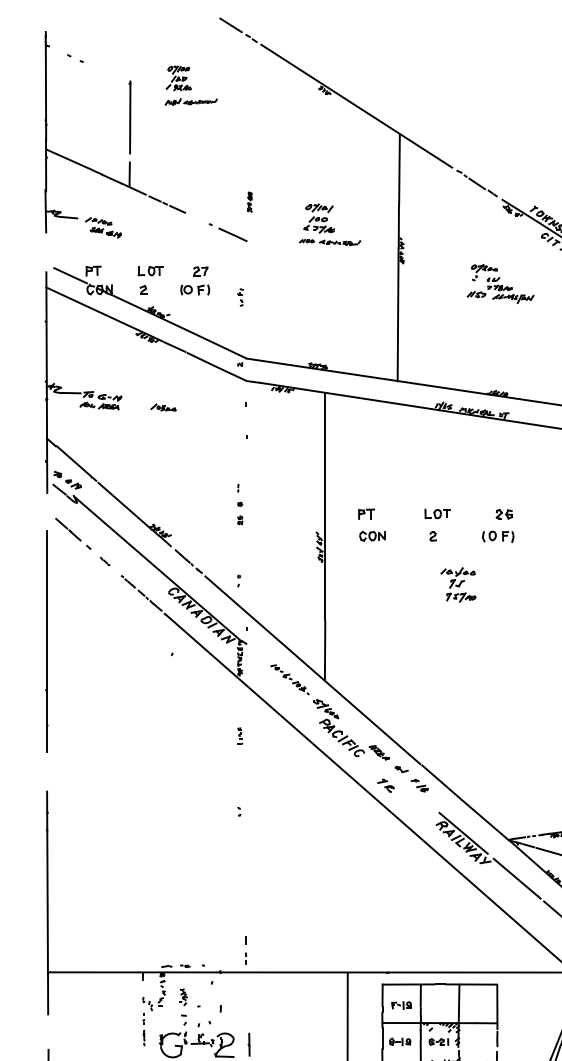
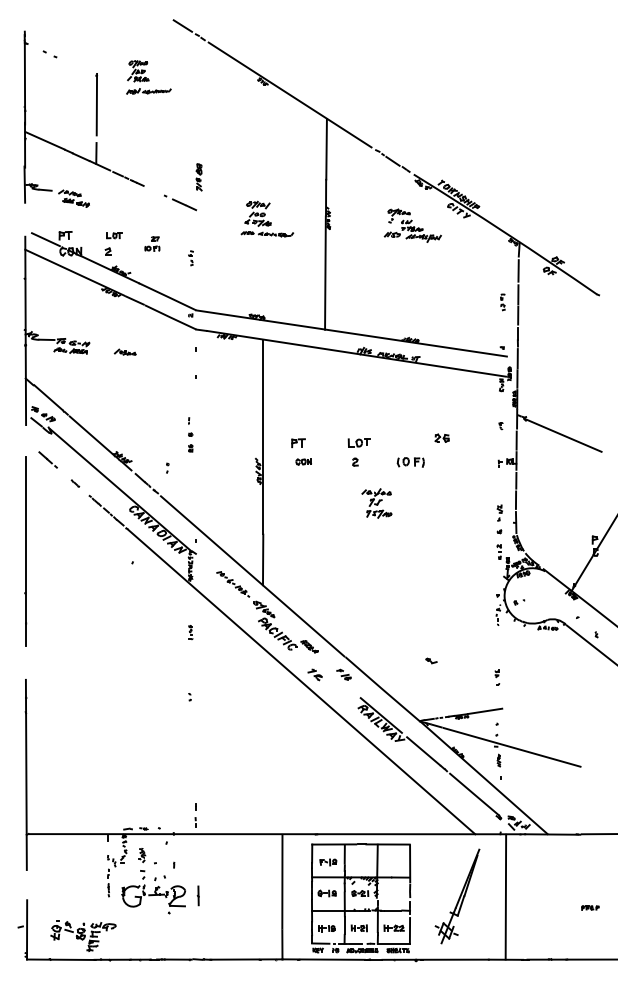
part: (249, 201) -> (198, 176), size x1.6
part: (330, 223) -> (267, 218), moved
part: (150, 270) -> (114, 235), size x0.7
part: (195, 280) -> (152, 243), size x0.6
part: (500, 283) -> (412, 225), moved
part: (503, 513) -> (441, 437), moved
part: (72, 533) -> (47, 459), size x0.6
part: (372, 535) -> (303, 461), size x0.7
part: (238, 580) -> (167, 467), moved
part: (401, 768) -> (431, 660), moved

